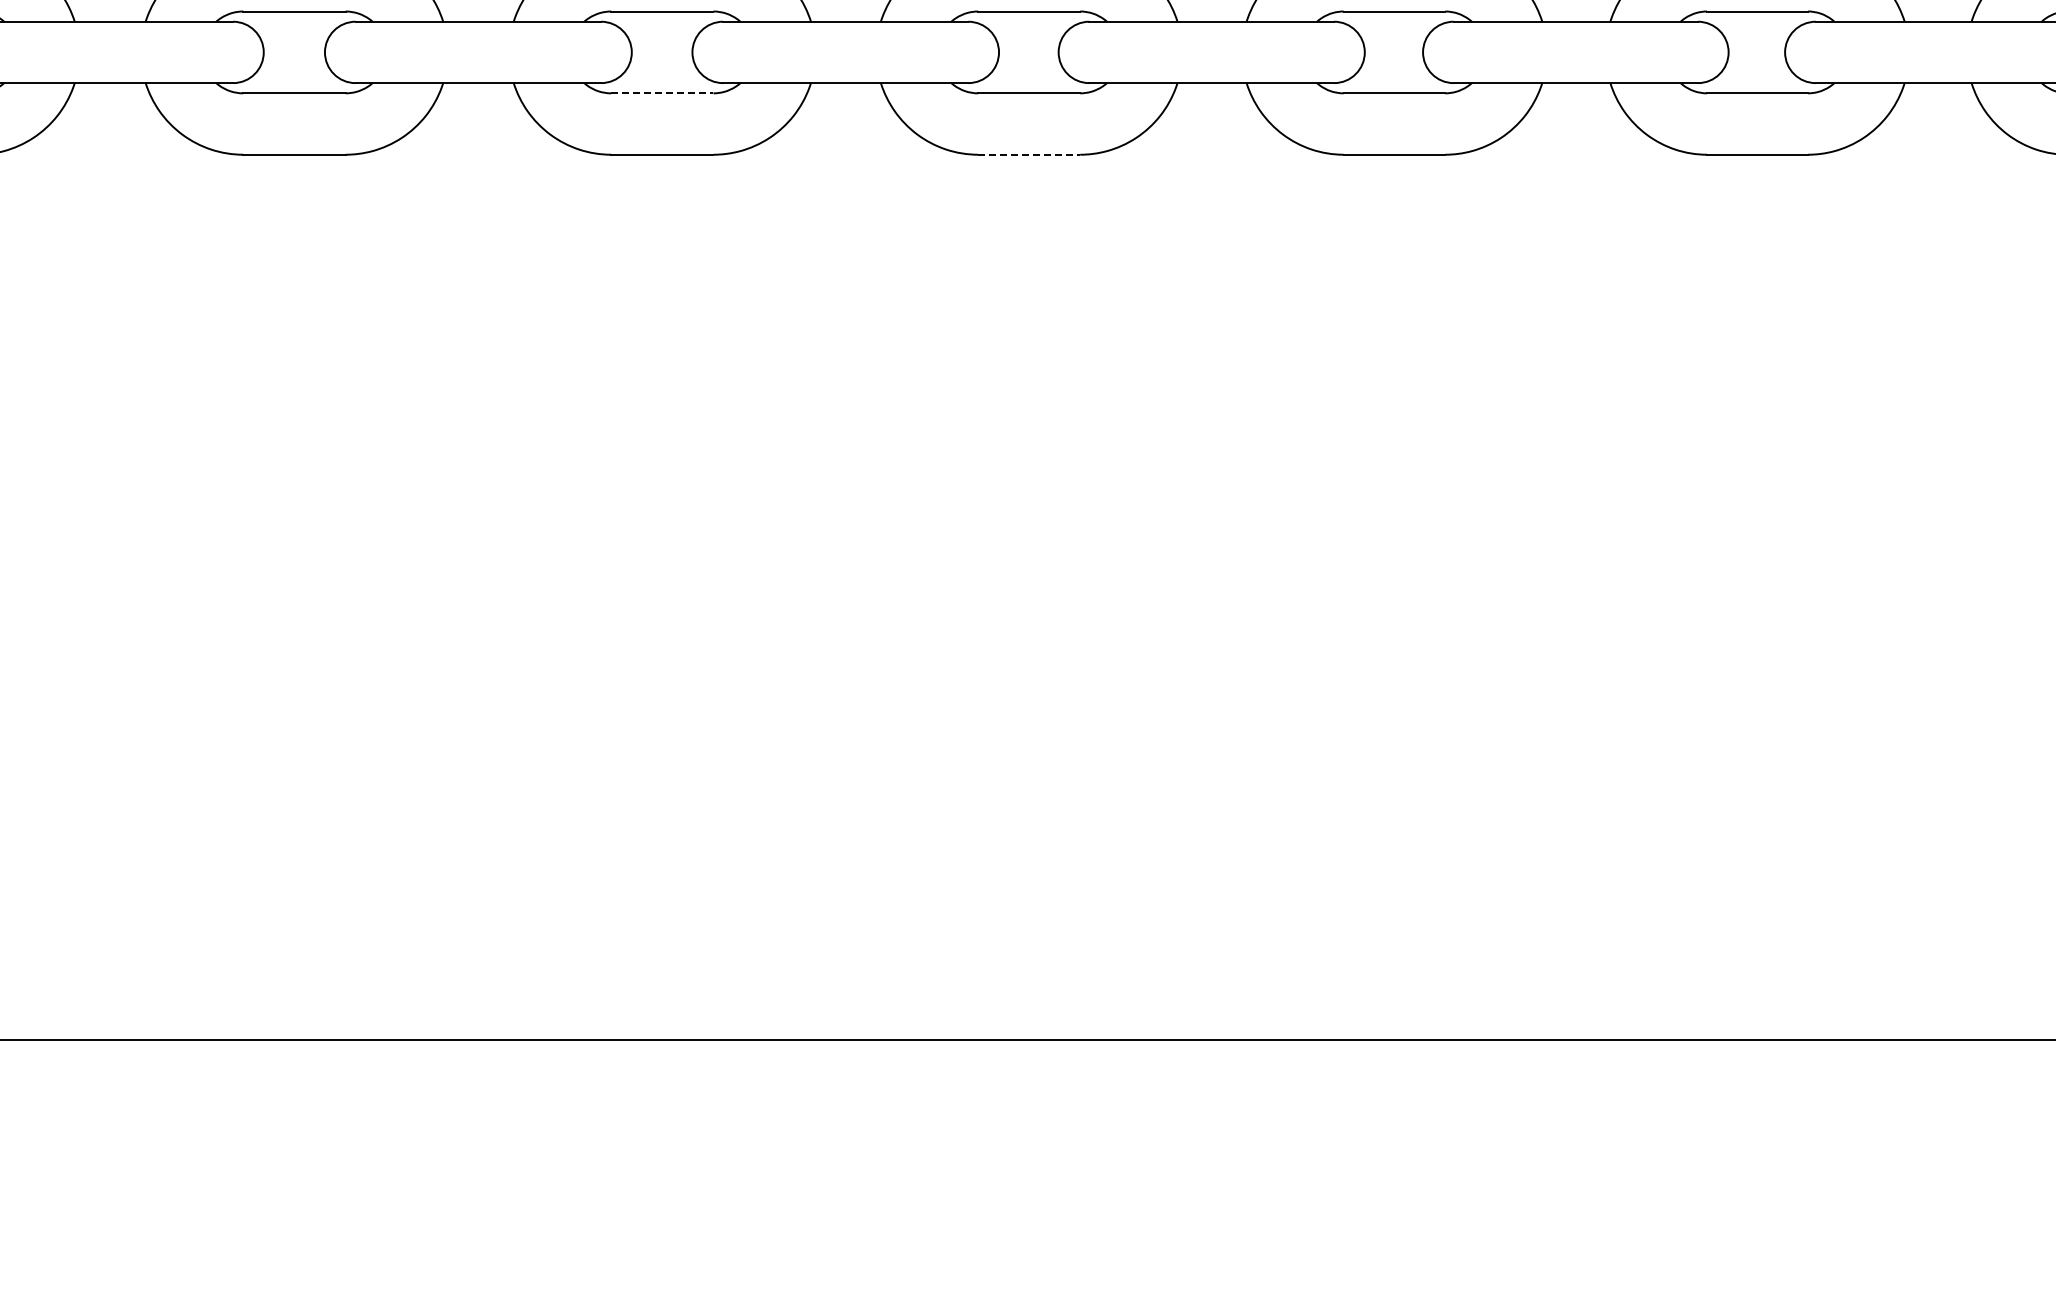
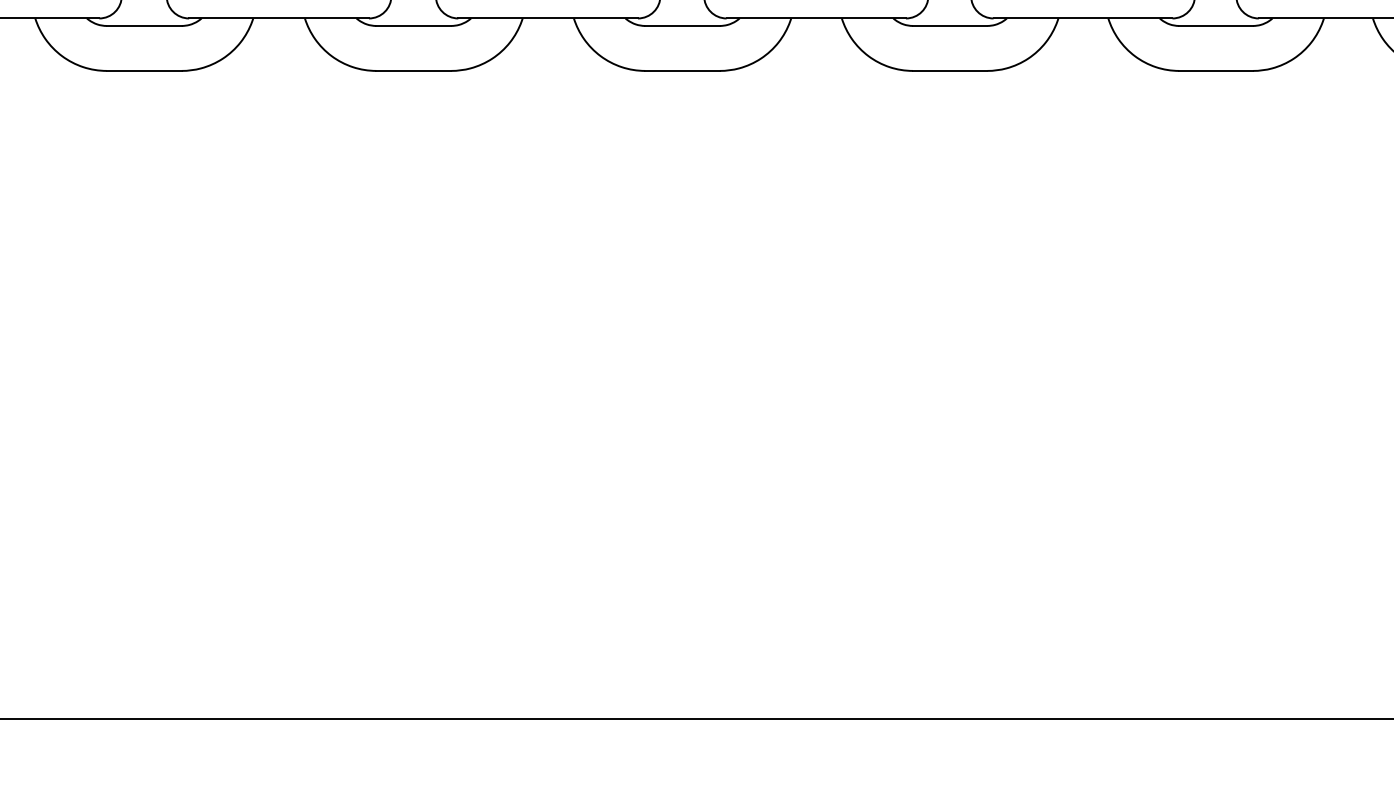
line: (662, 93) -> (413, 26), dashed -> solid
line: (1029, 154) -> (682, 70), dashed -> solid

